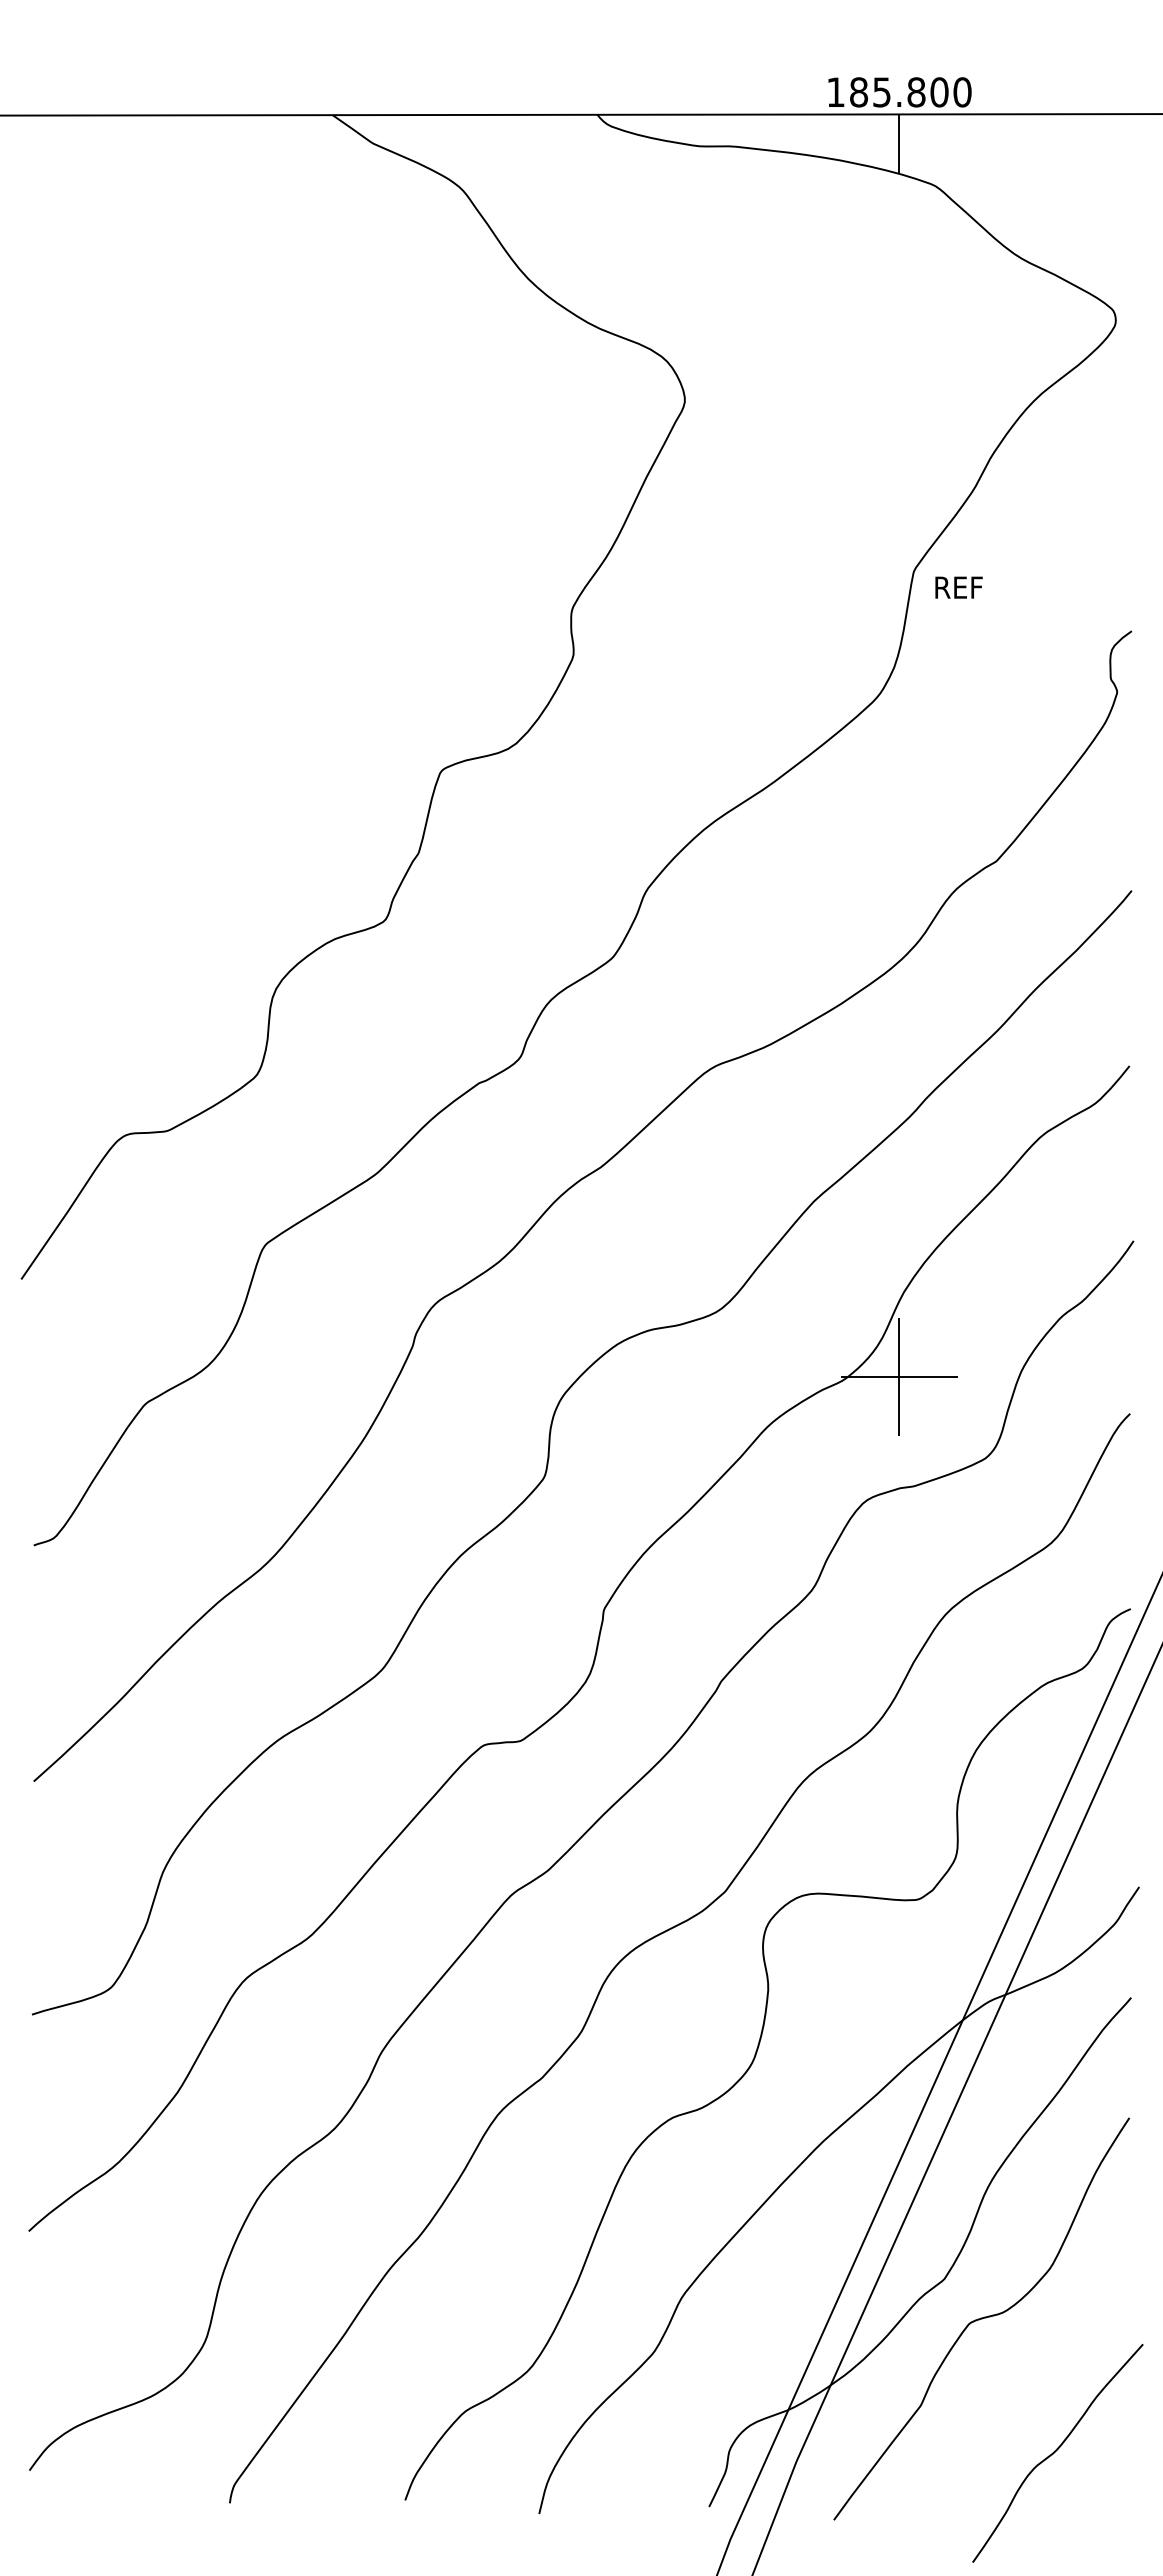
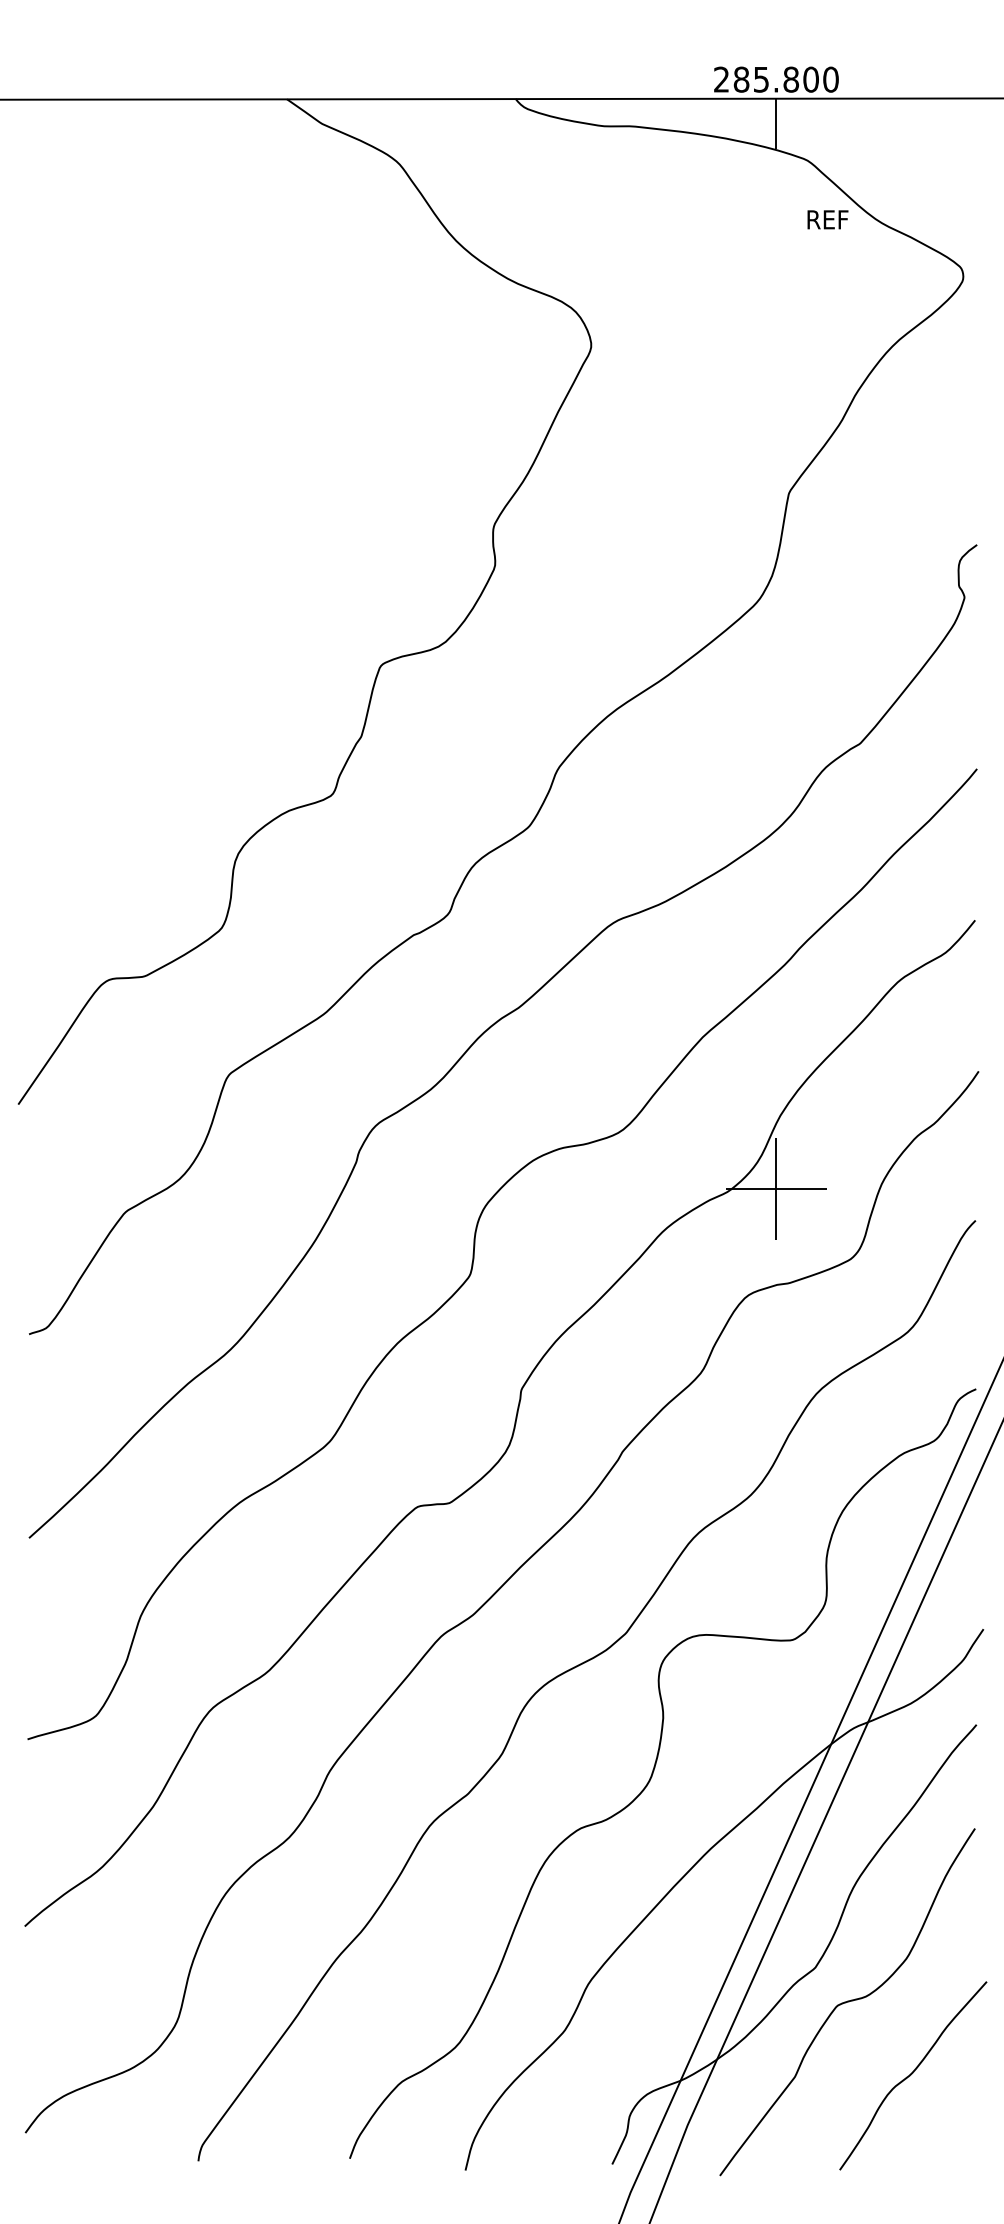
text: (835, 91) -> (721, 78), 185.800 -> 285.800
text: (958, 587) -> (827, 219), moved
curve: (1056, 2451) -> (912, 2074), moved

